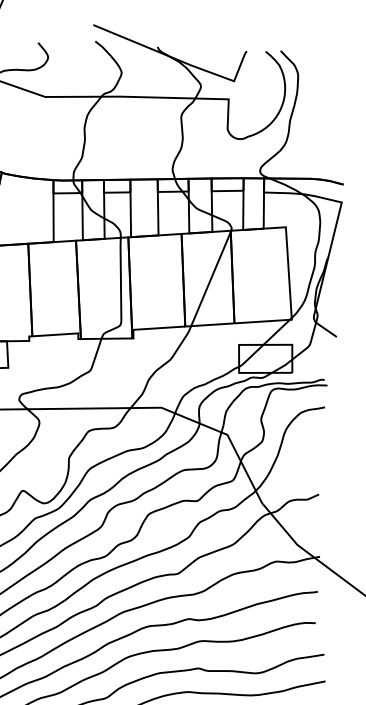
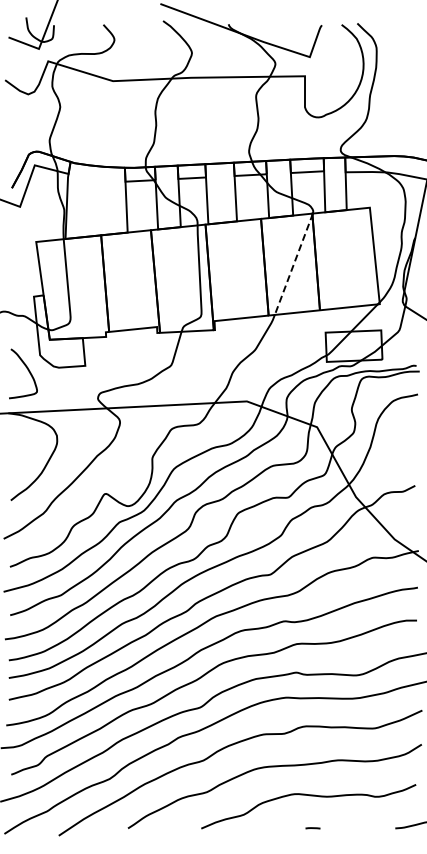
line: (210, 278) -> (293, 264), solid -> dashed

